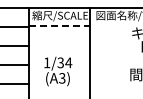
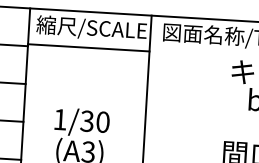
line: (59, 25) -> (89, 47), dashed -> solid
text: (68, 62) -> (102, 121), 1/34 -> 1/30

